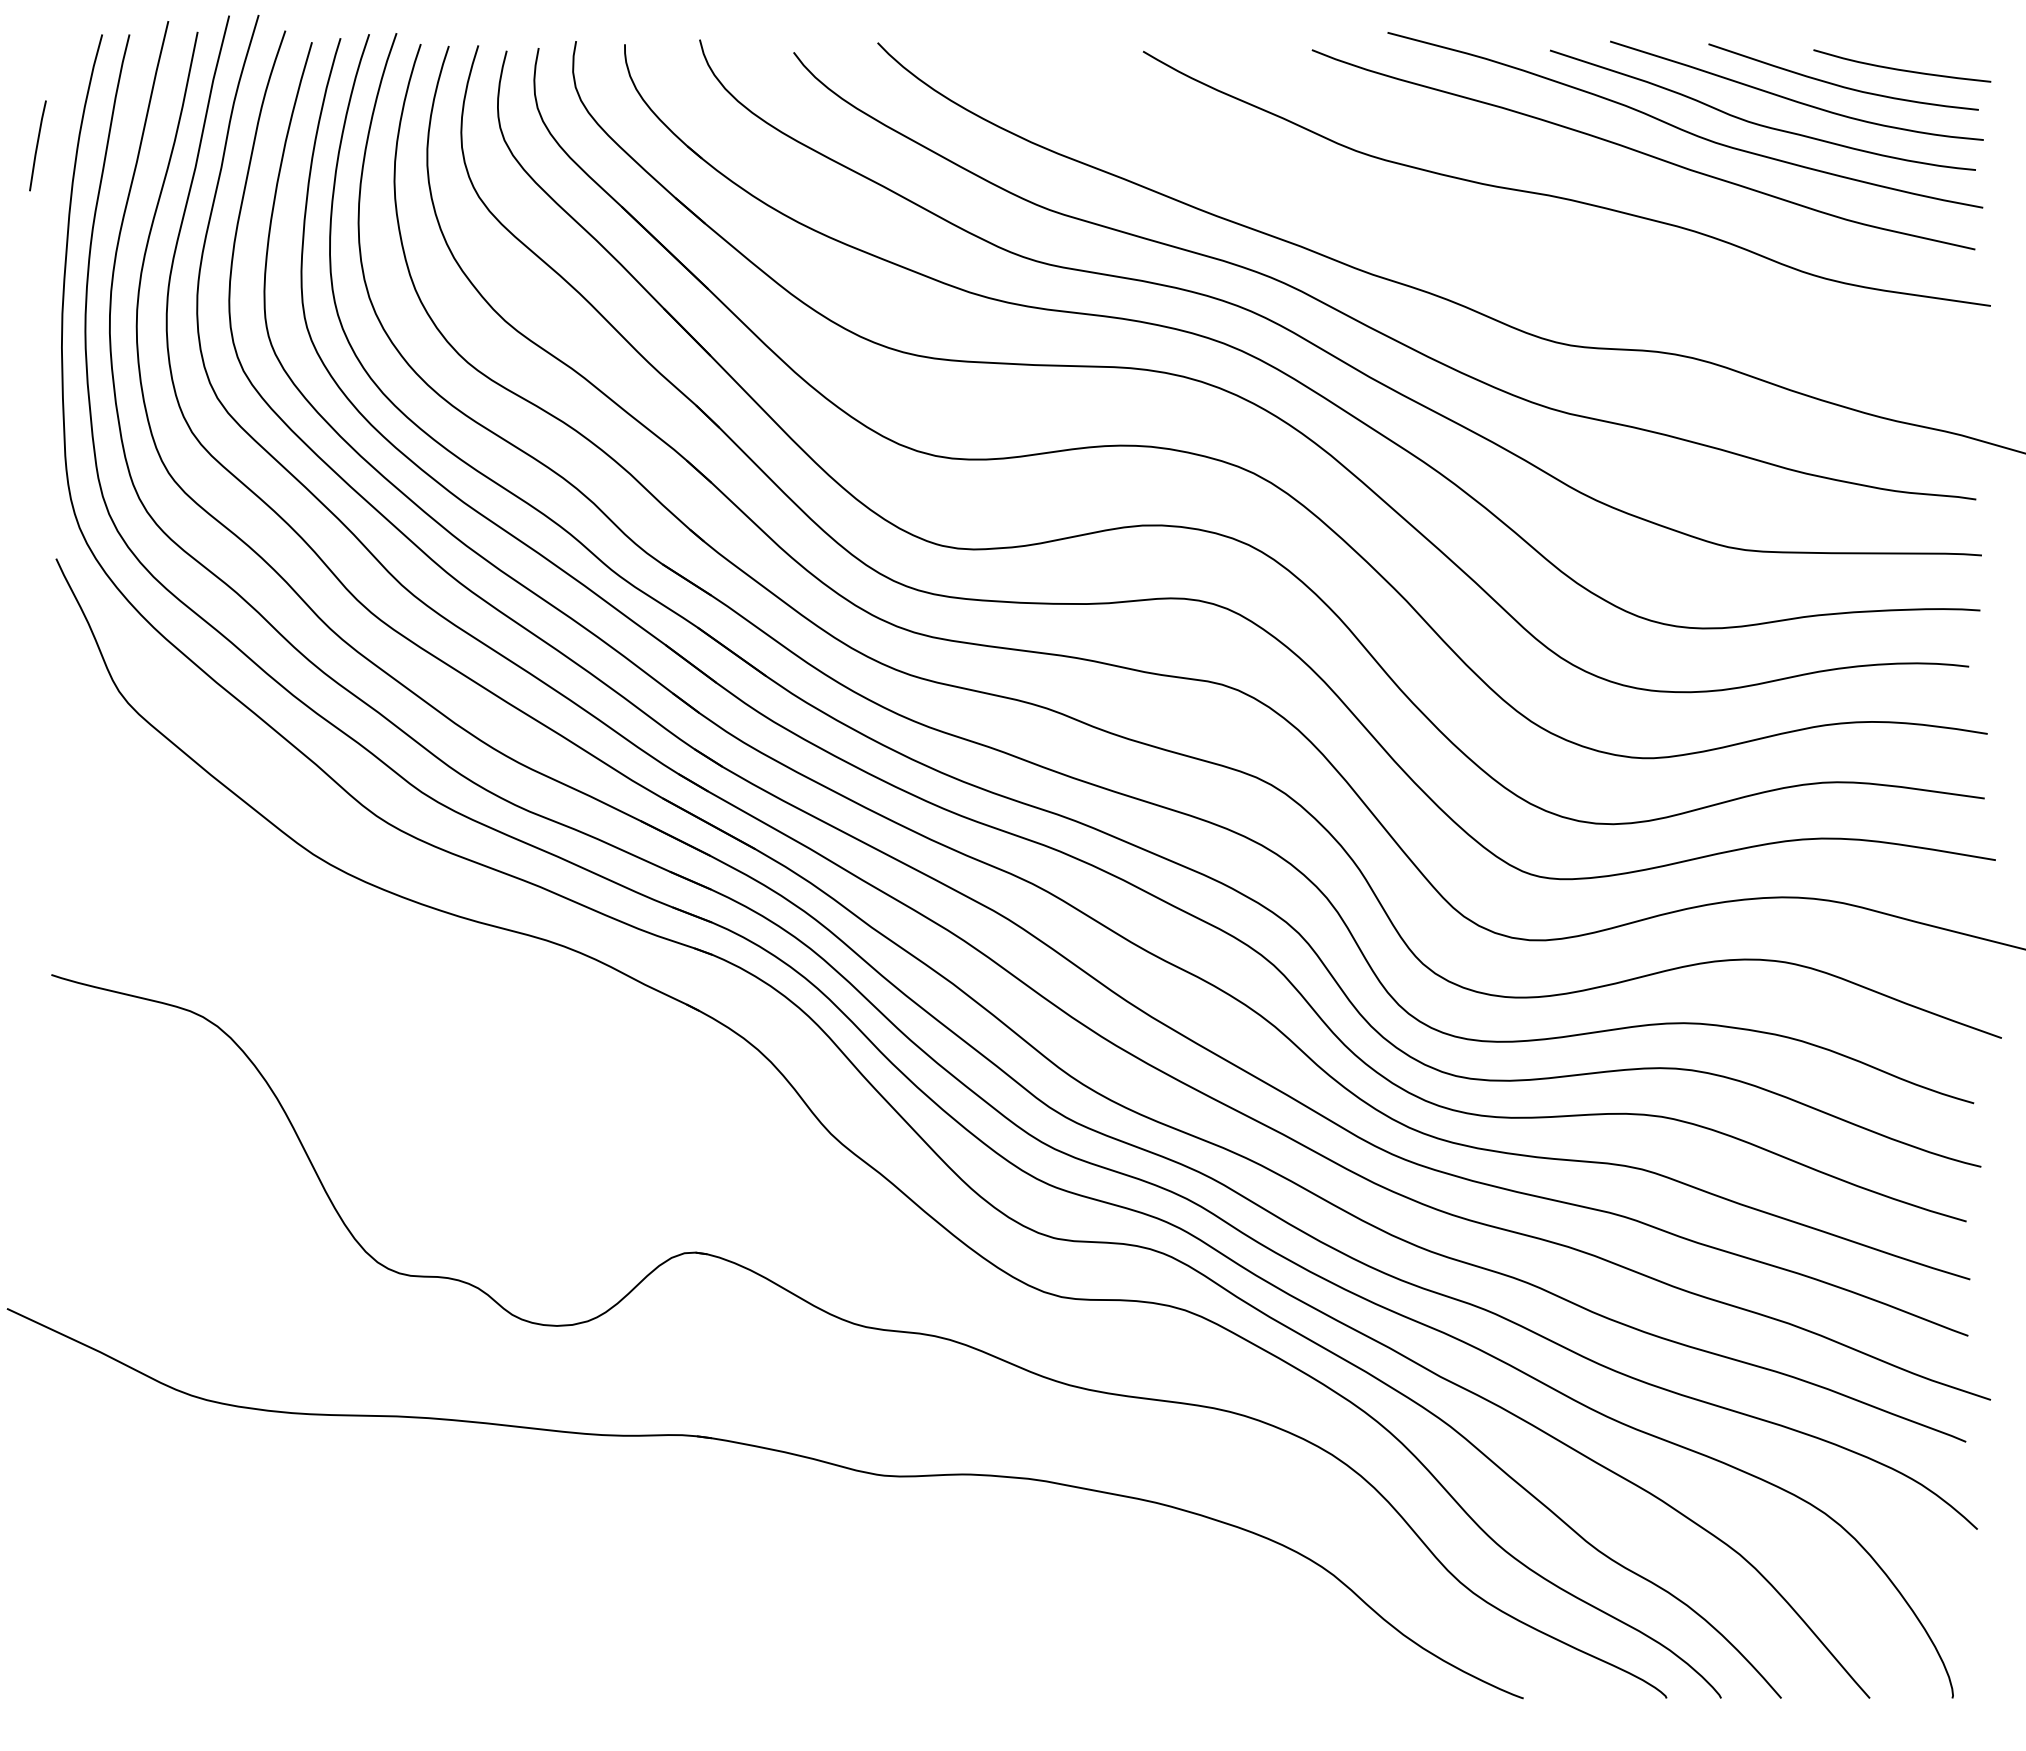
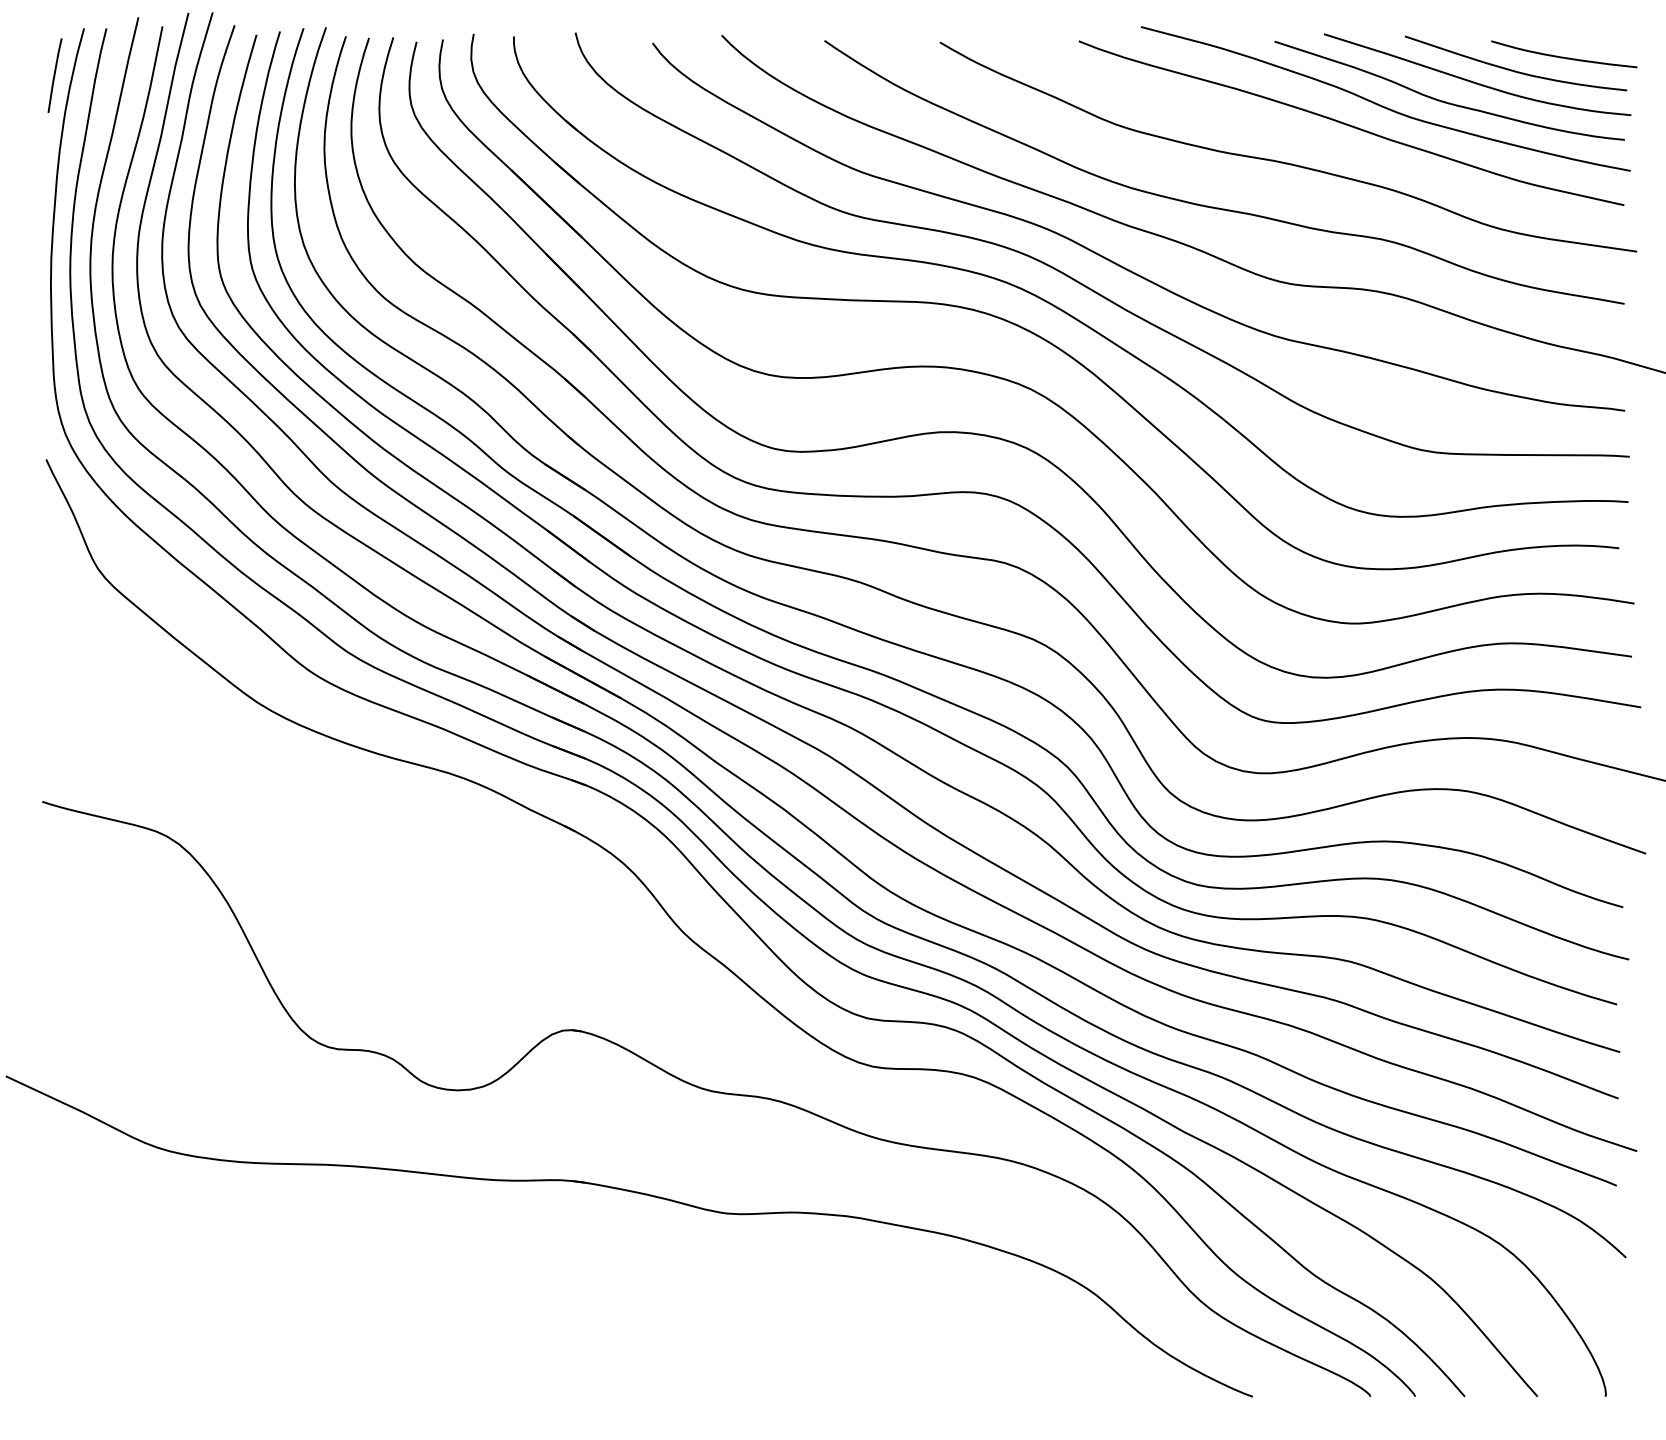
line: (37, 145) -> (54, 75), moved
curve: (1482, 252) -> (1219, 207), added

